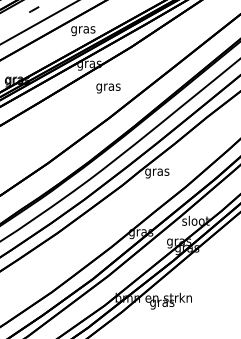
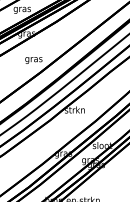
text: (108, 88) -> (33, 60), moved
text: (157, 172) -> (75, 111), gras -> strkn

